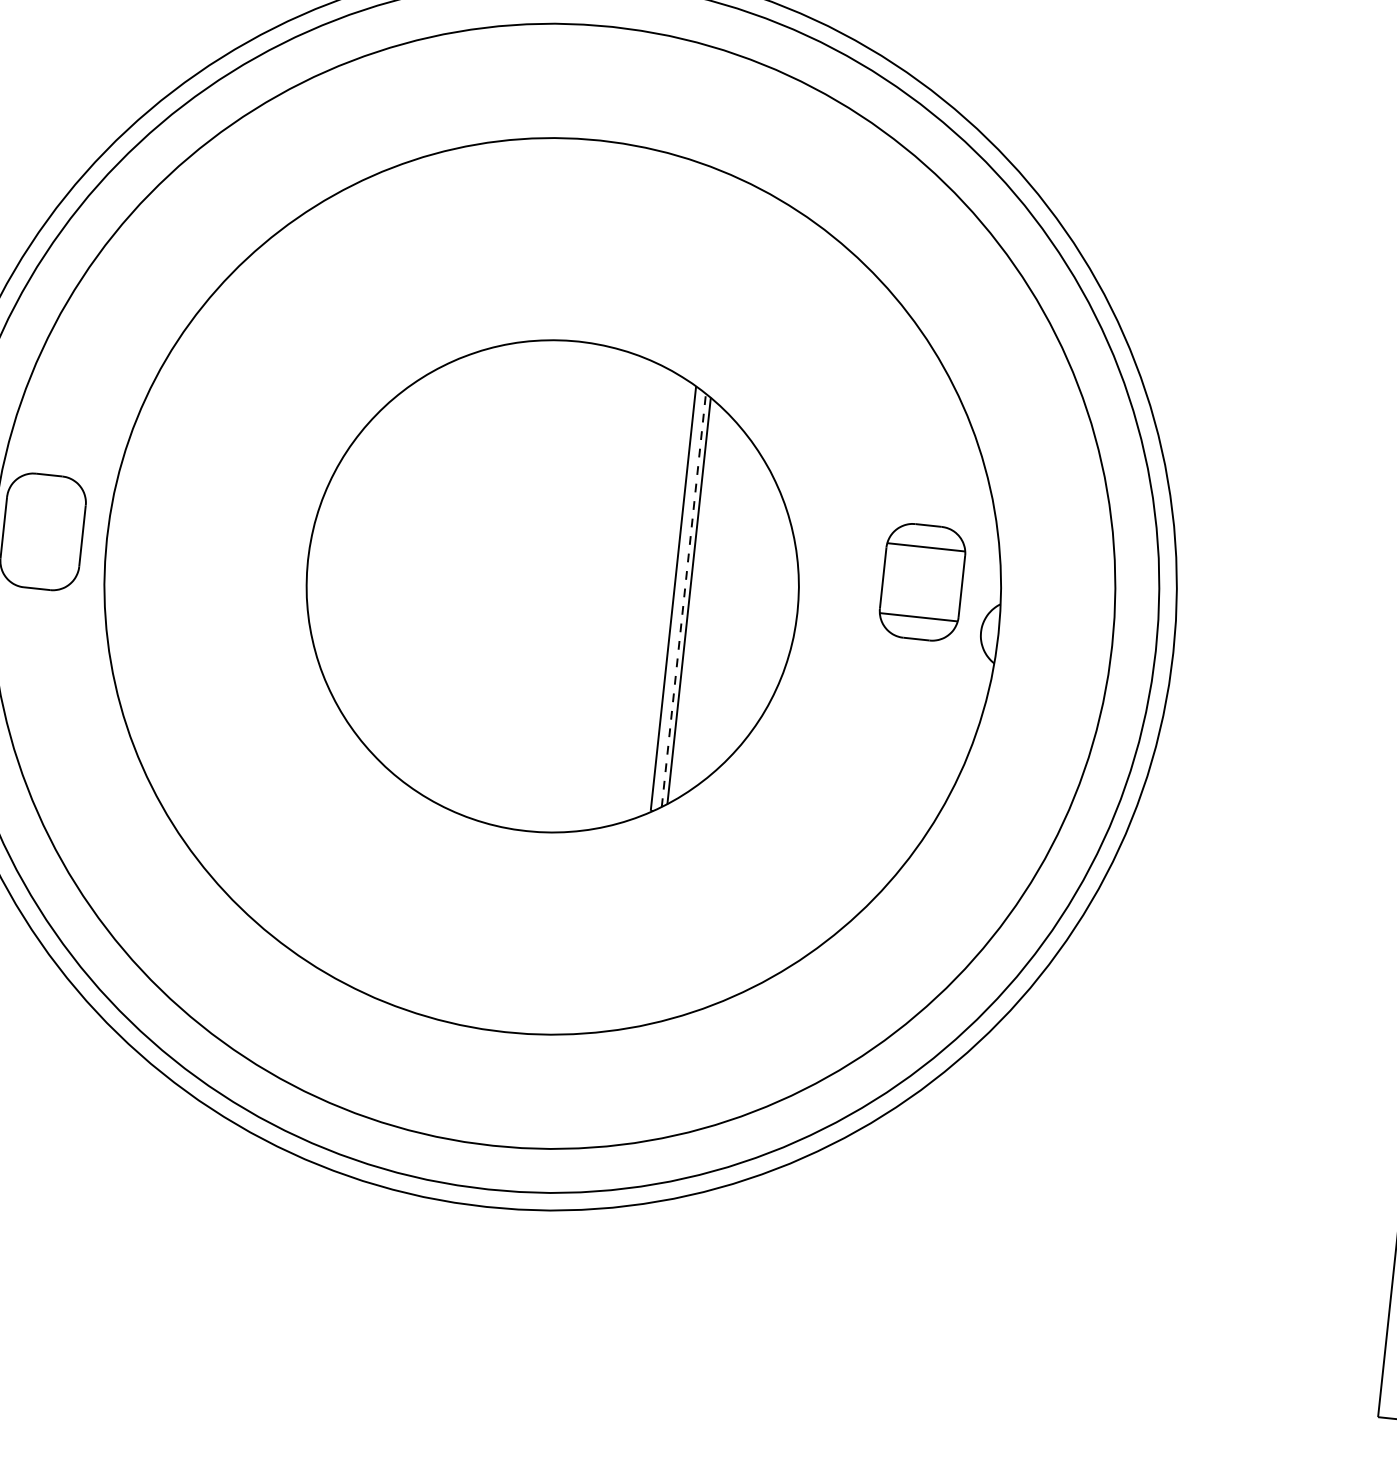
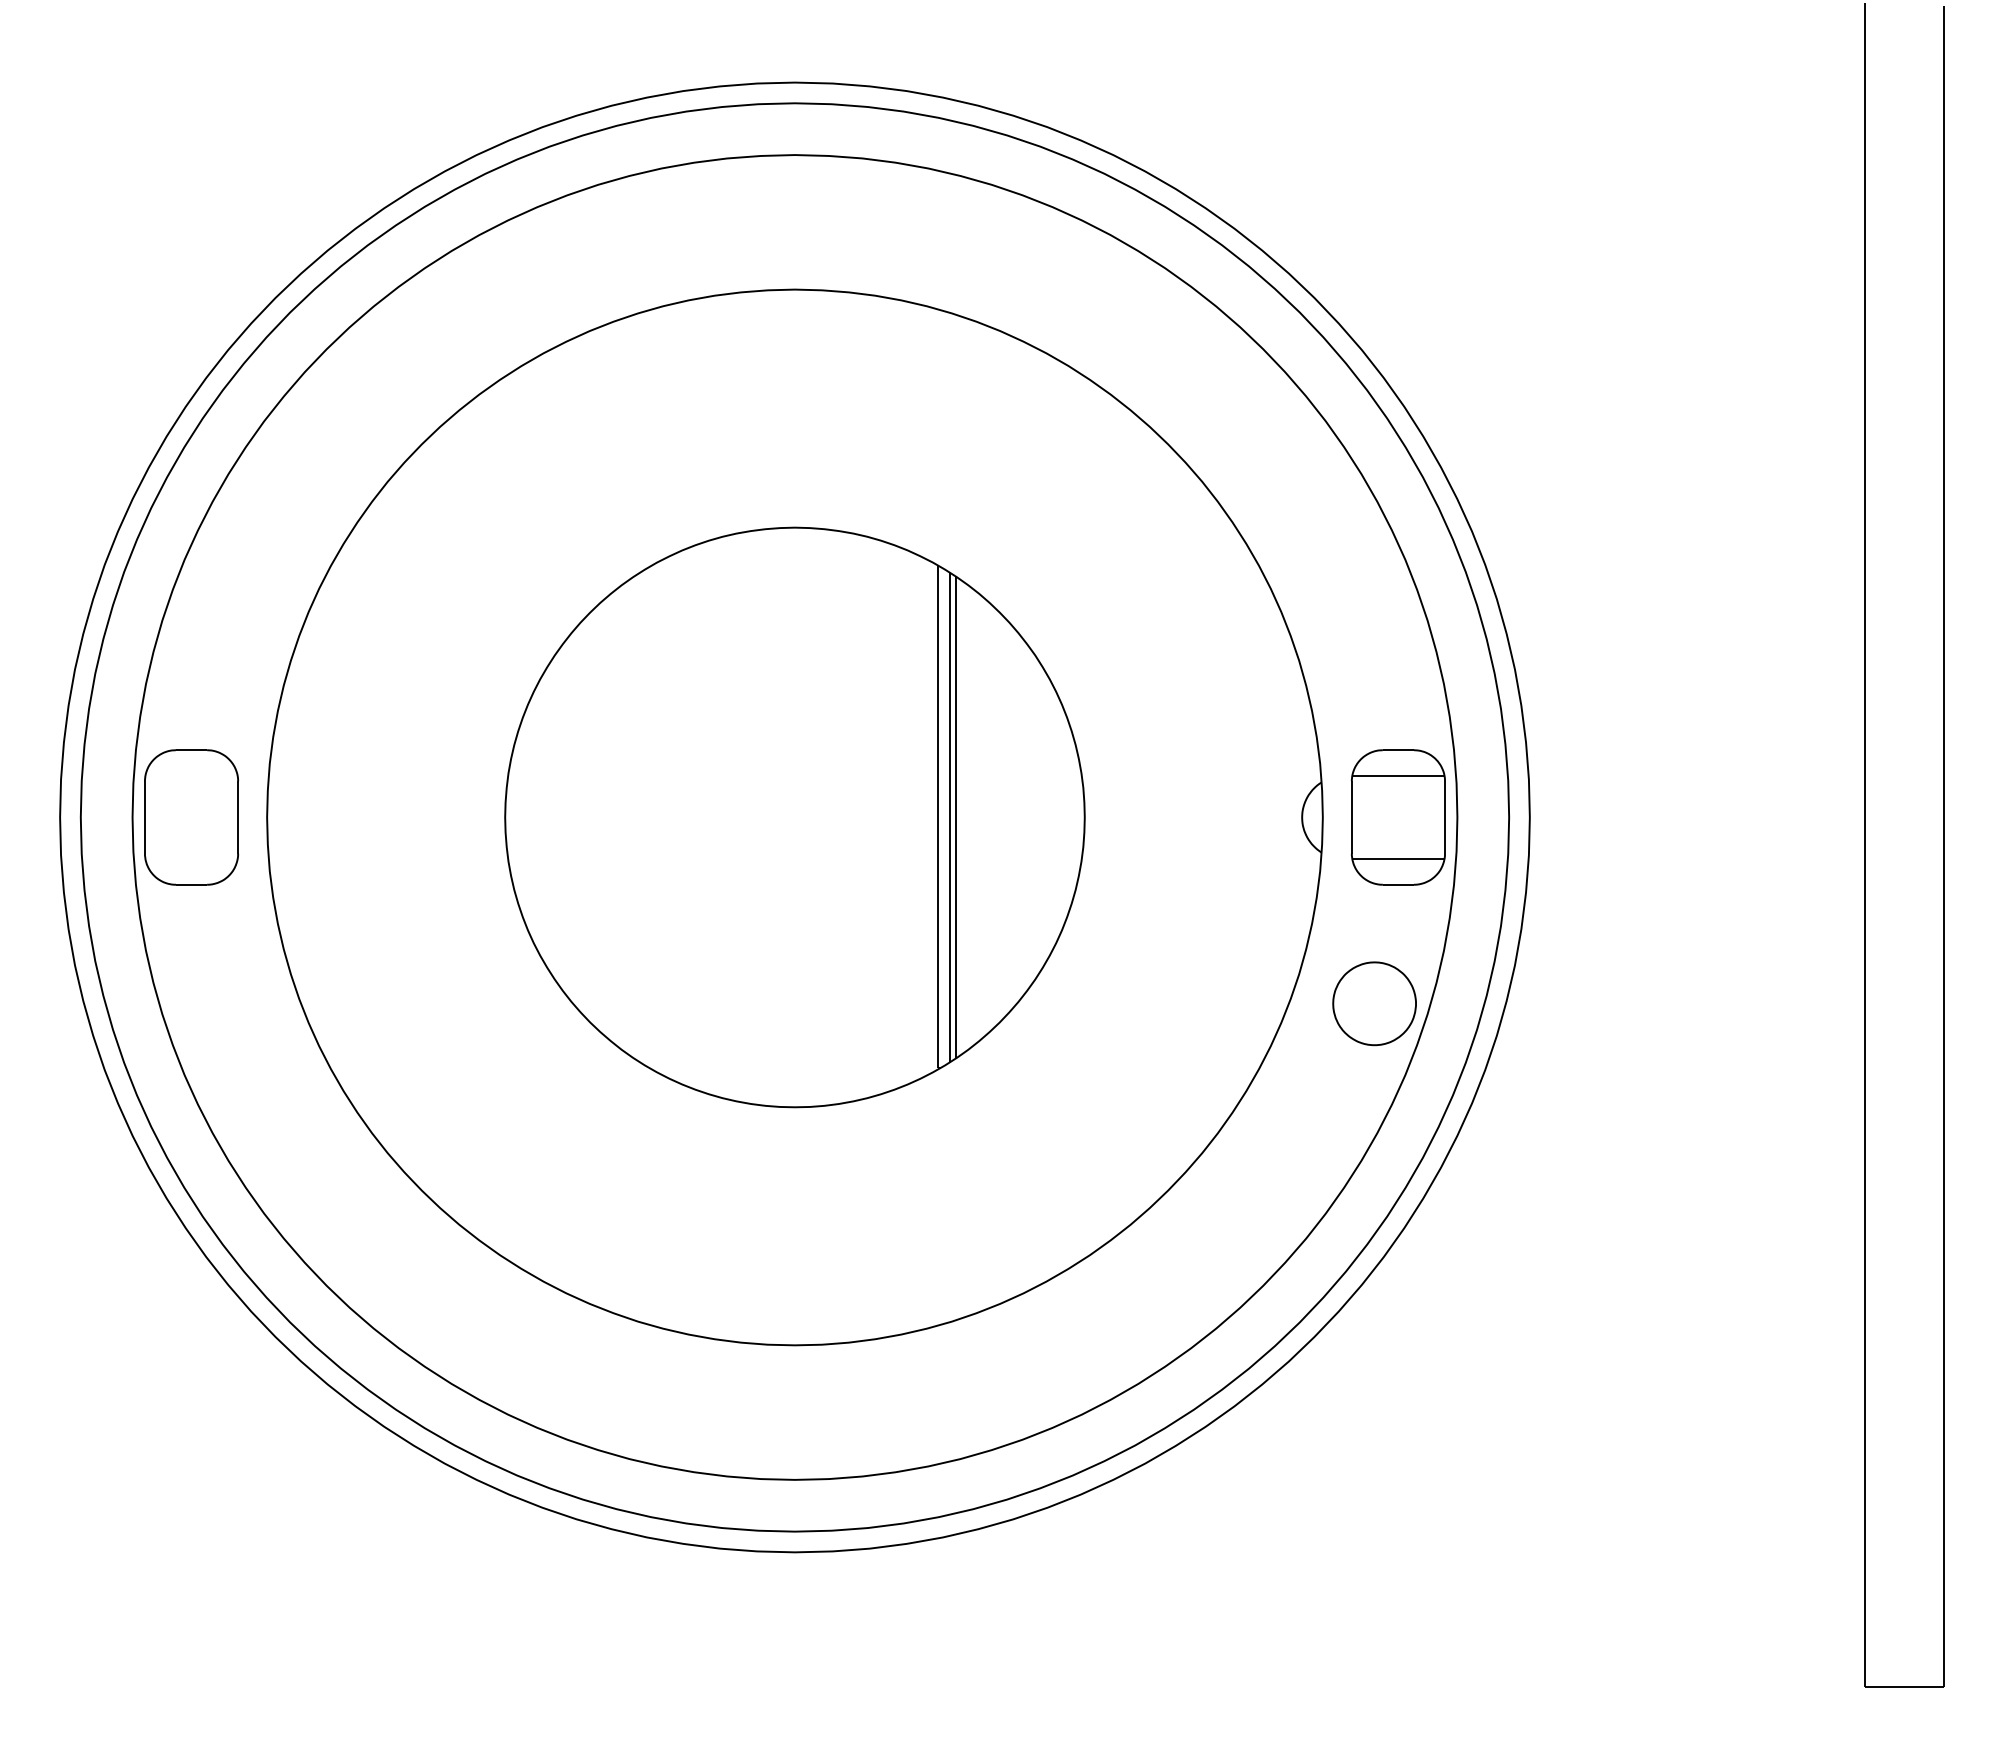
part: (922, 582) -> (1398, 817), moved
line: (684, 600) -> (950, 817), dashed -> solid
part: (1025, 795) -> (1374, 1003), added

